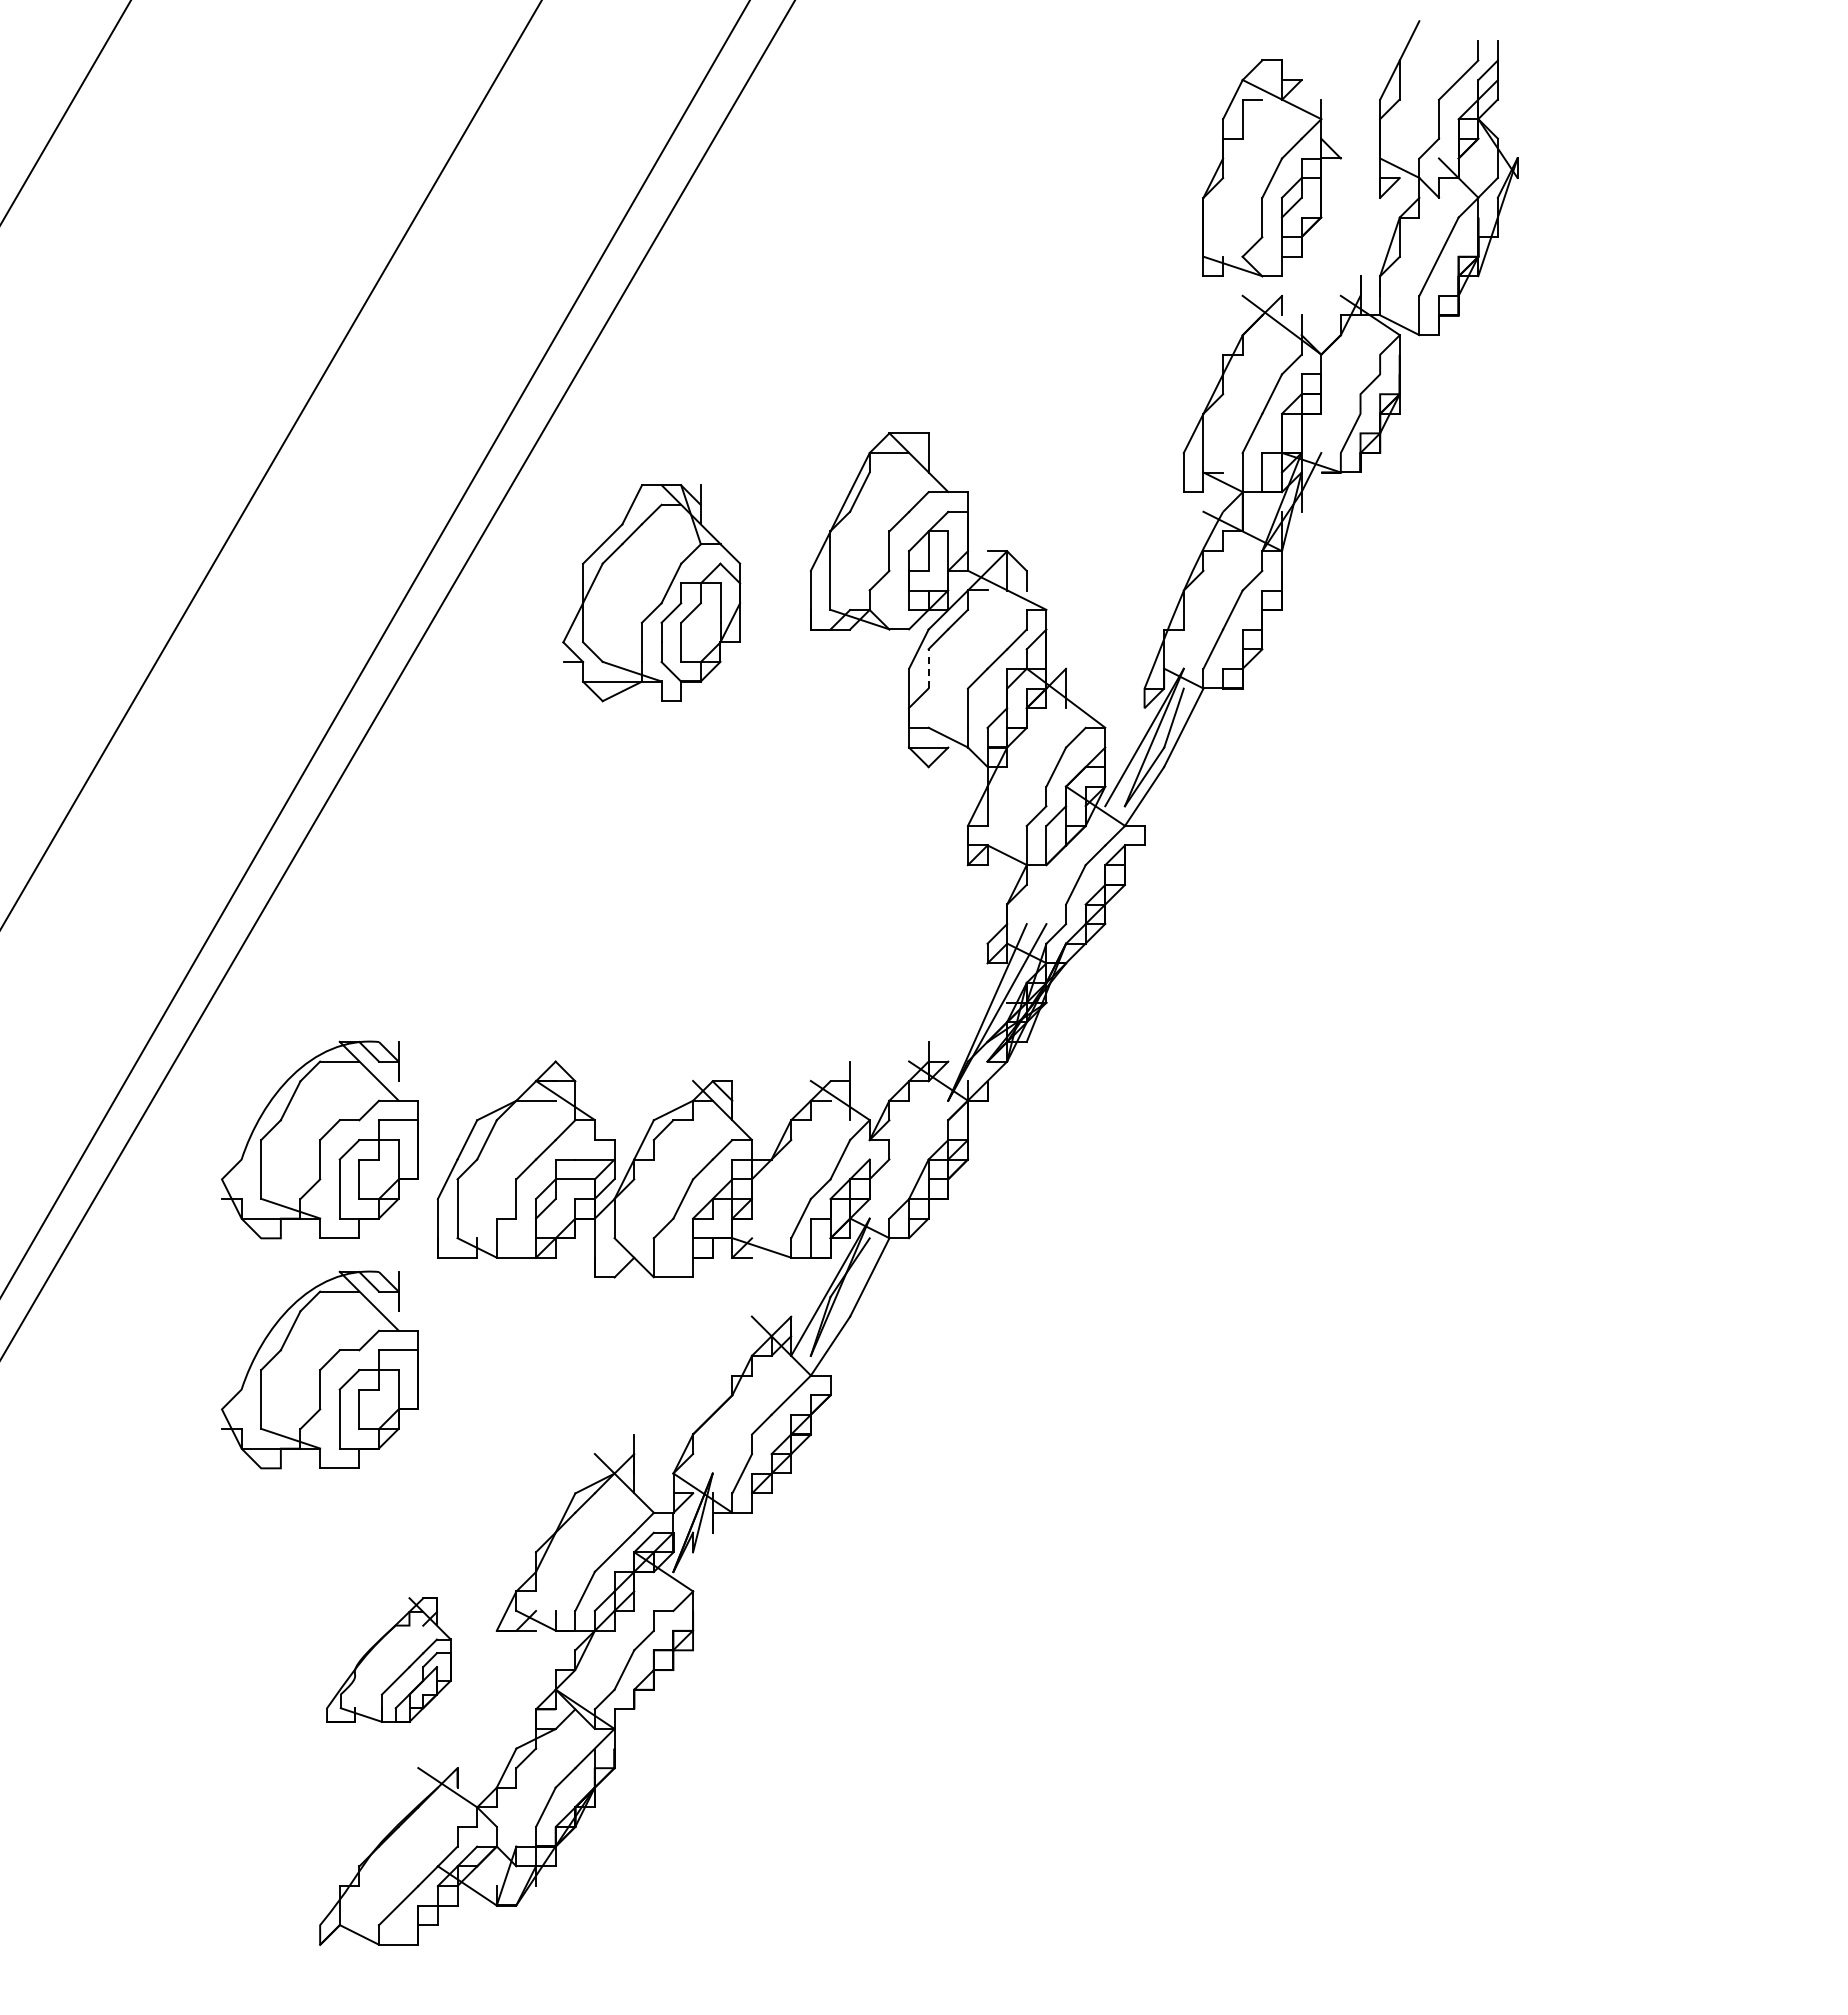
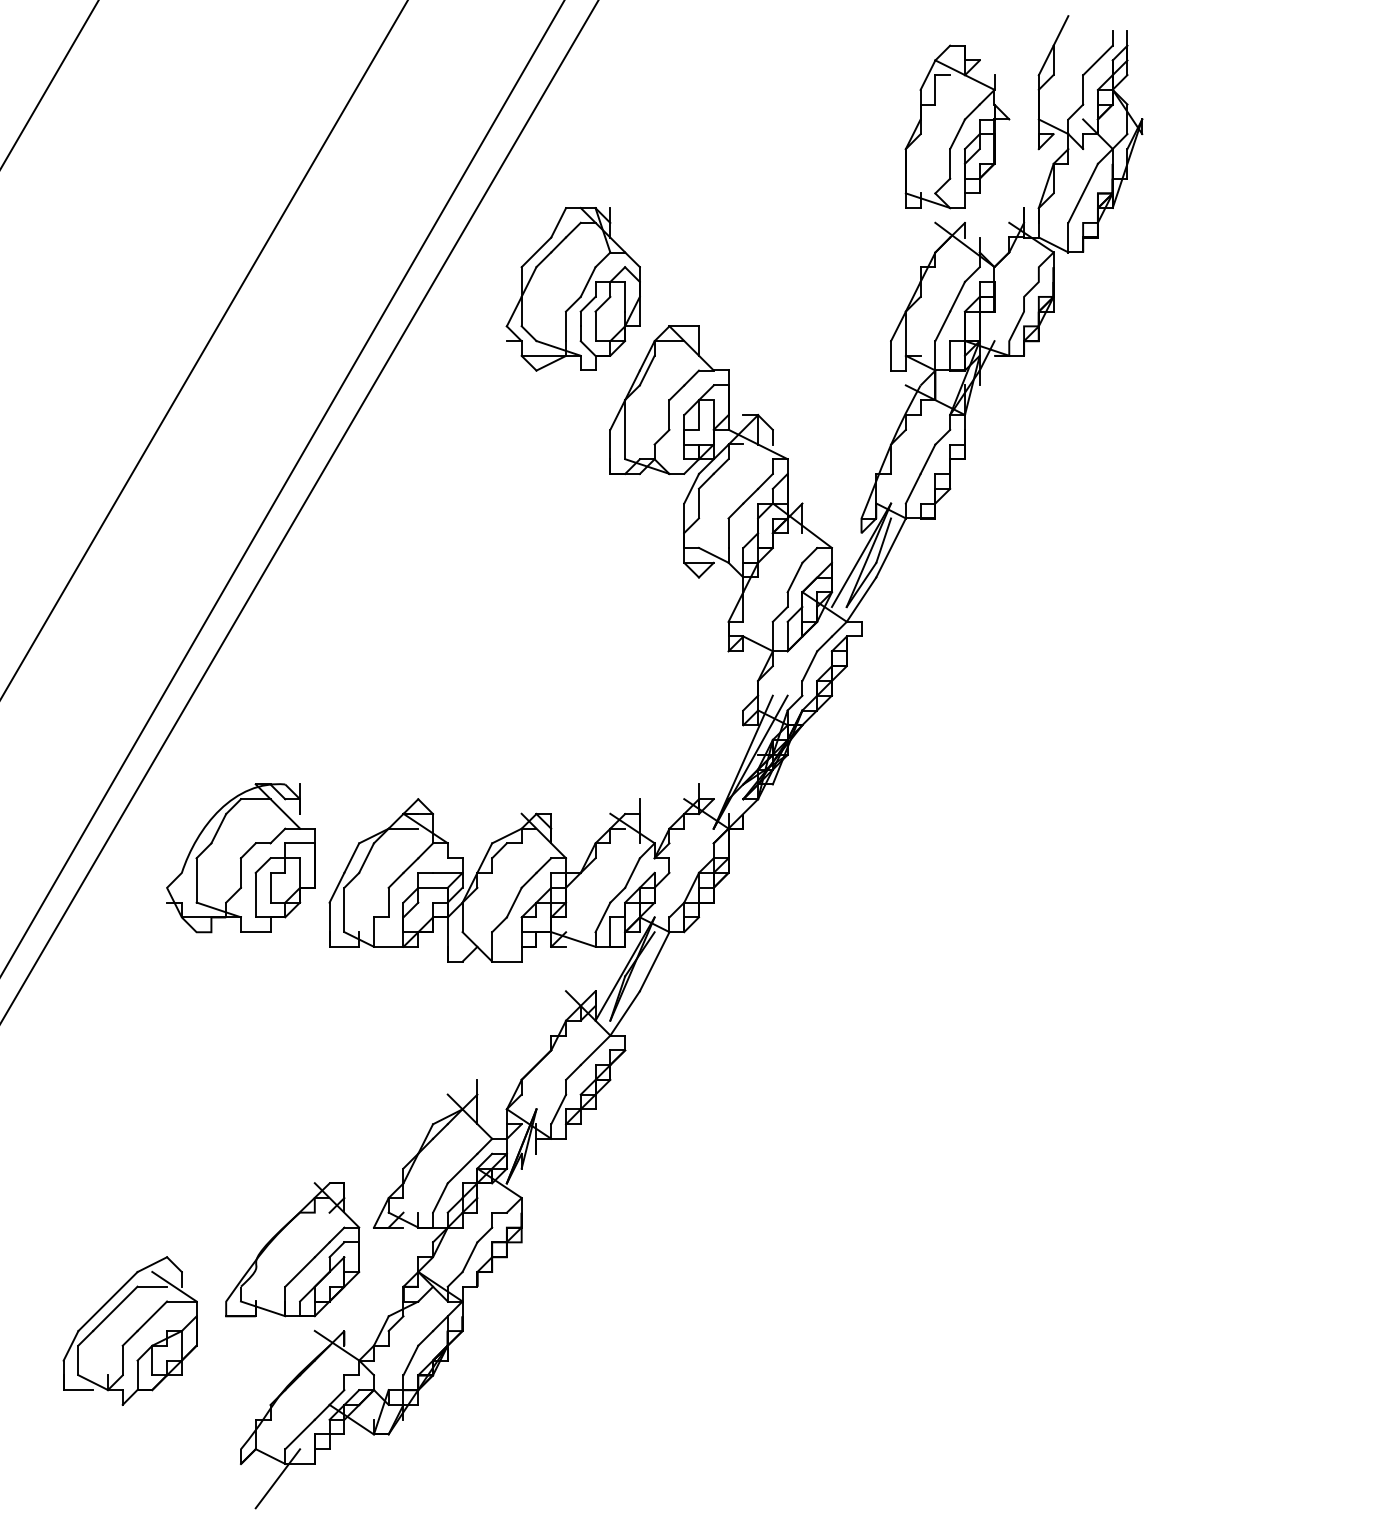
part: (651, 593) -> (573, 289), moved
line: (928, 668) -> (698, 503), dashed -> solid
part: (319, 1369) -> (240, 1030), removed
part: (388, 1659) -> (292, 1249), size x1.43
part: (172, 1768) -> (129, 1331), added
line: (368, 1964) -> (277, 1478), added

